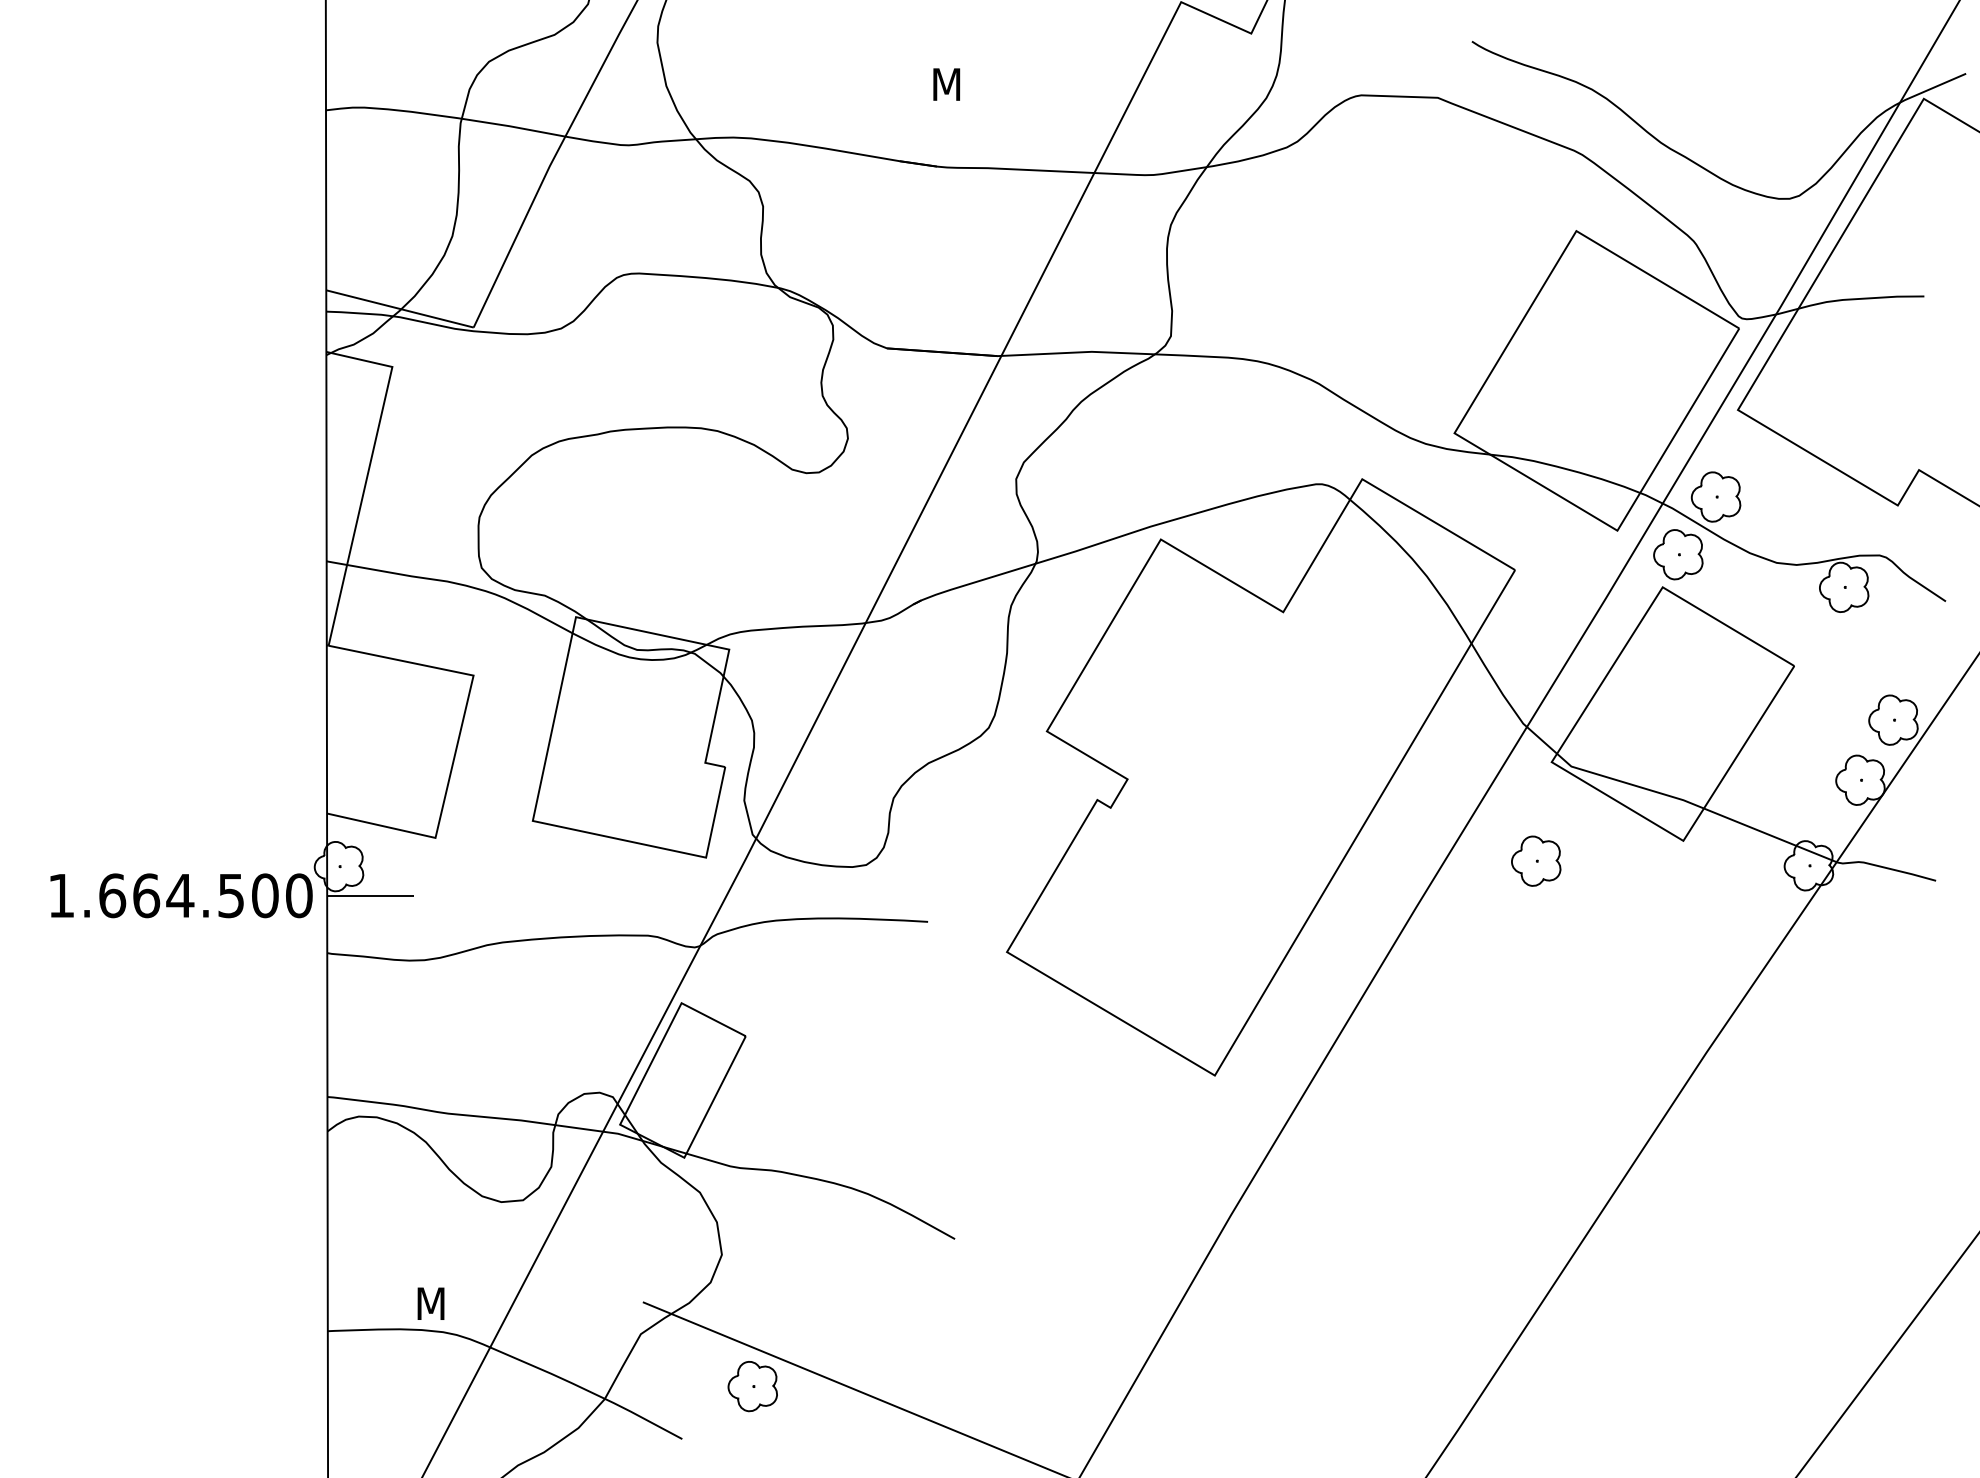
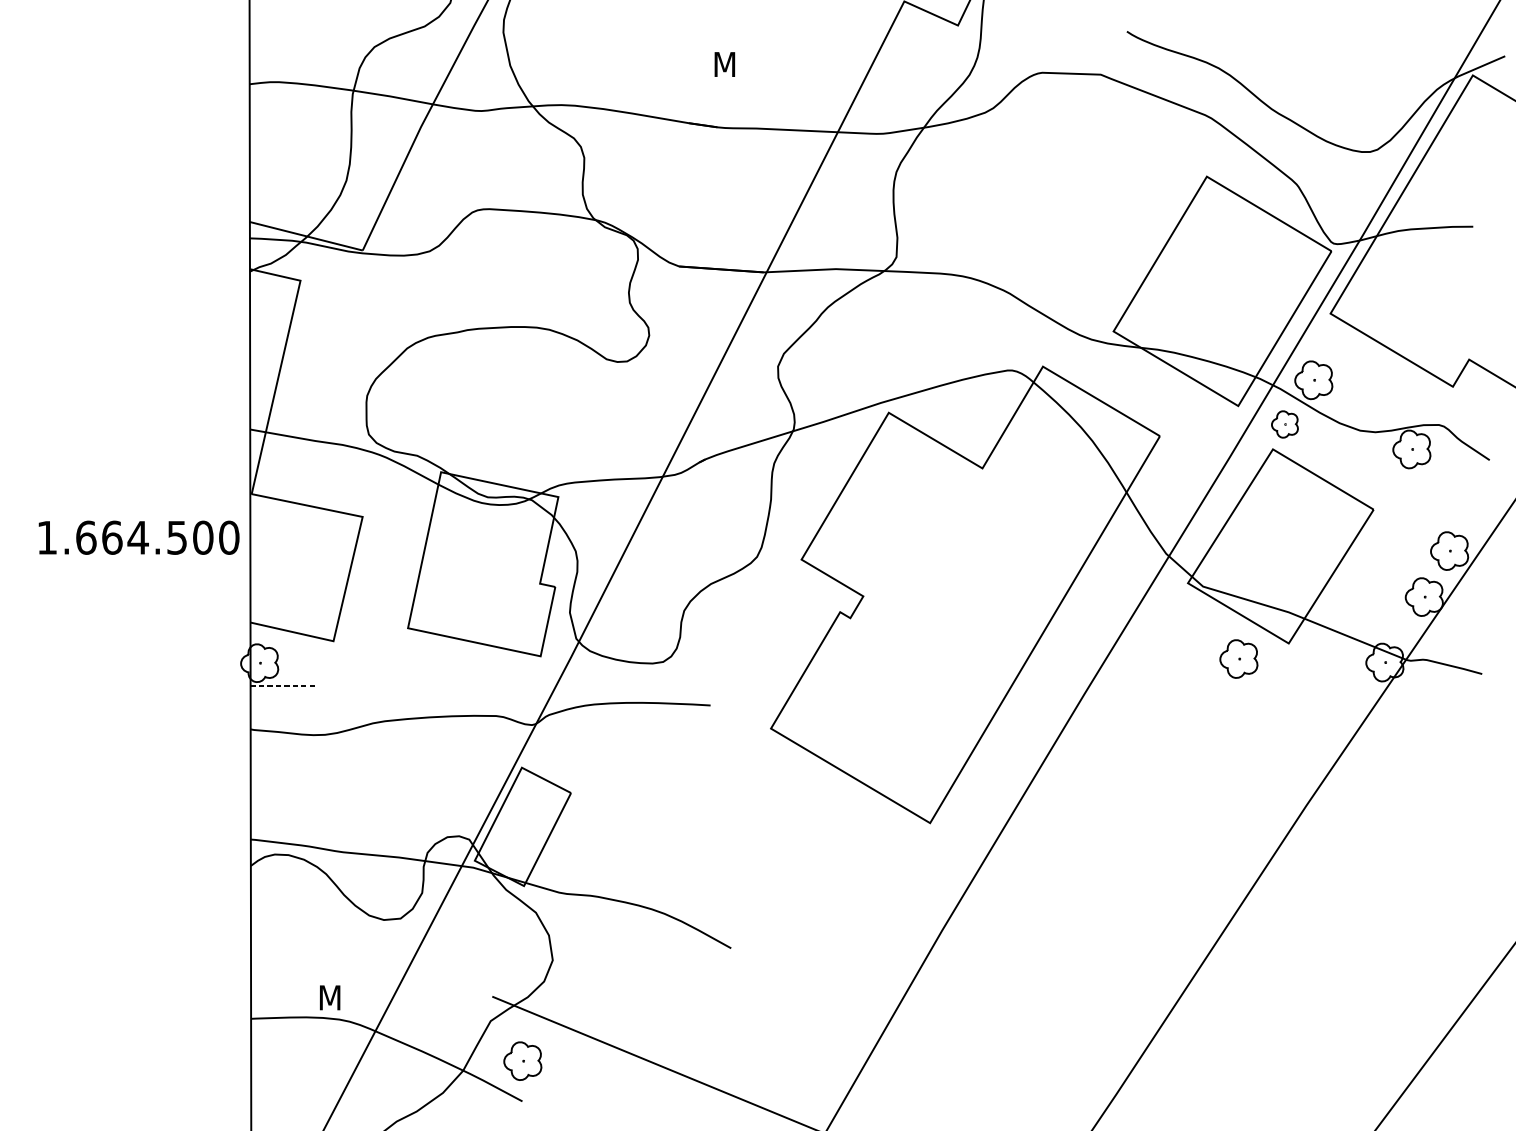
part: (1678, 554) -> (1285, 424), size x0.7
part: (1536, 860) -> (1239, 658), moved
text: (181, 895) -> (139, 537), moved
line: (370, 895) -> (283, 685), solid -> dashed
part: (752, 1386) -> (522, 1061), moved

